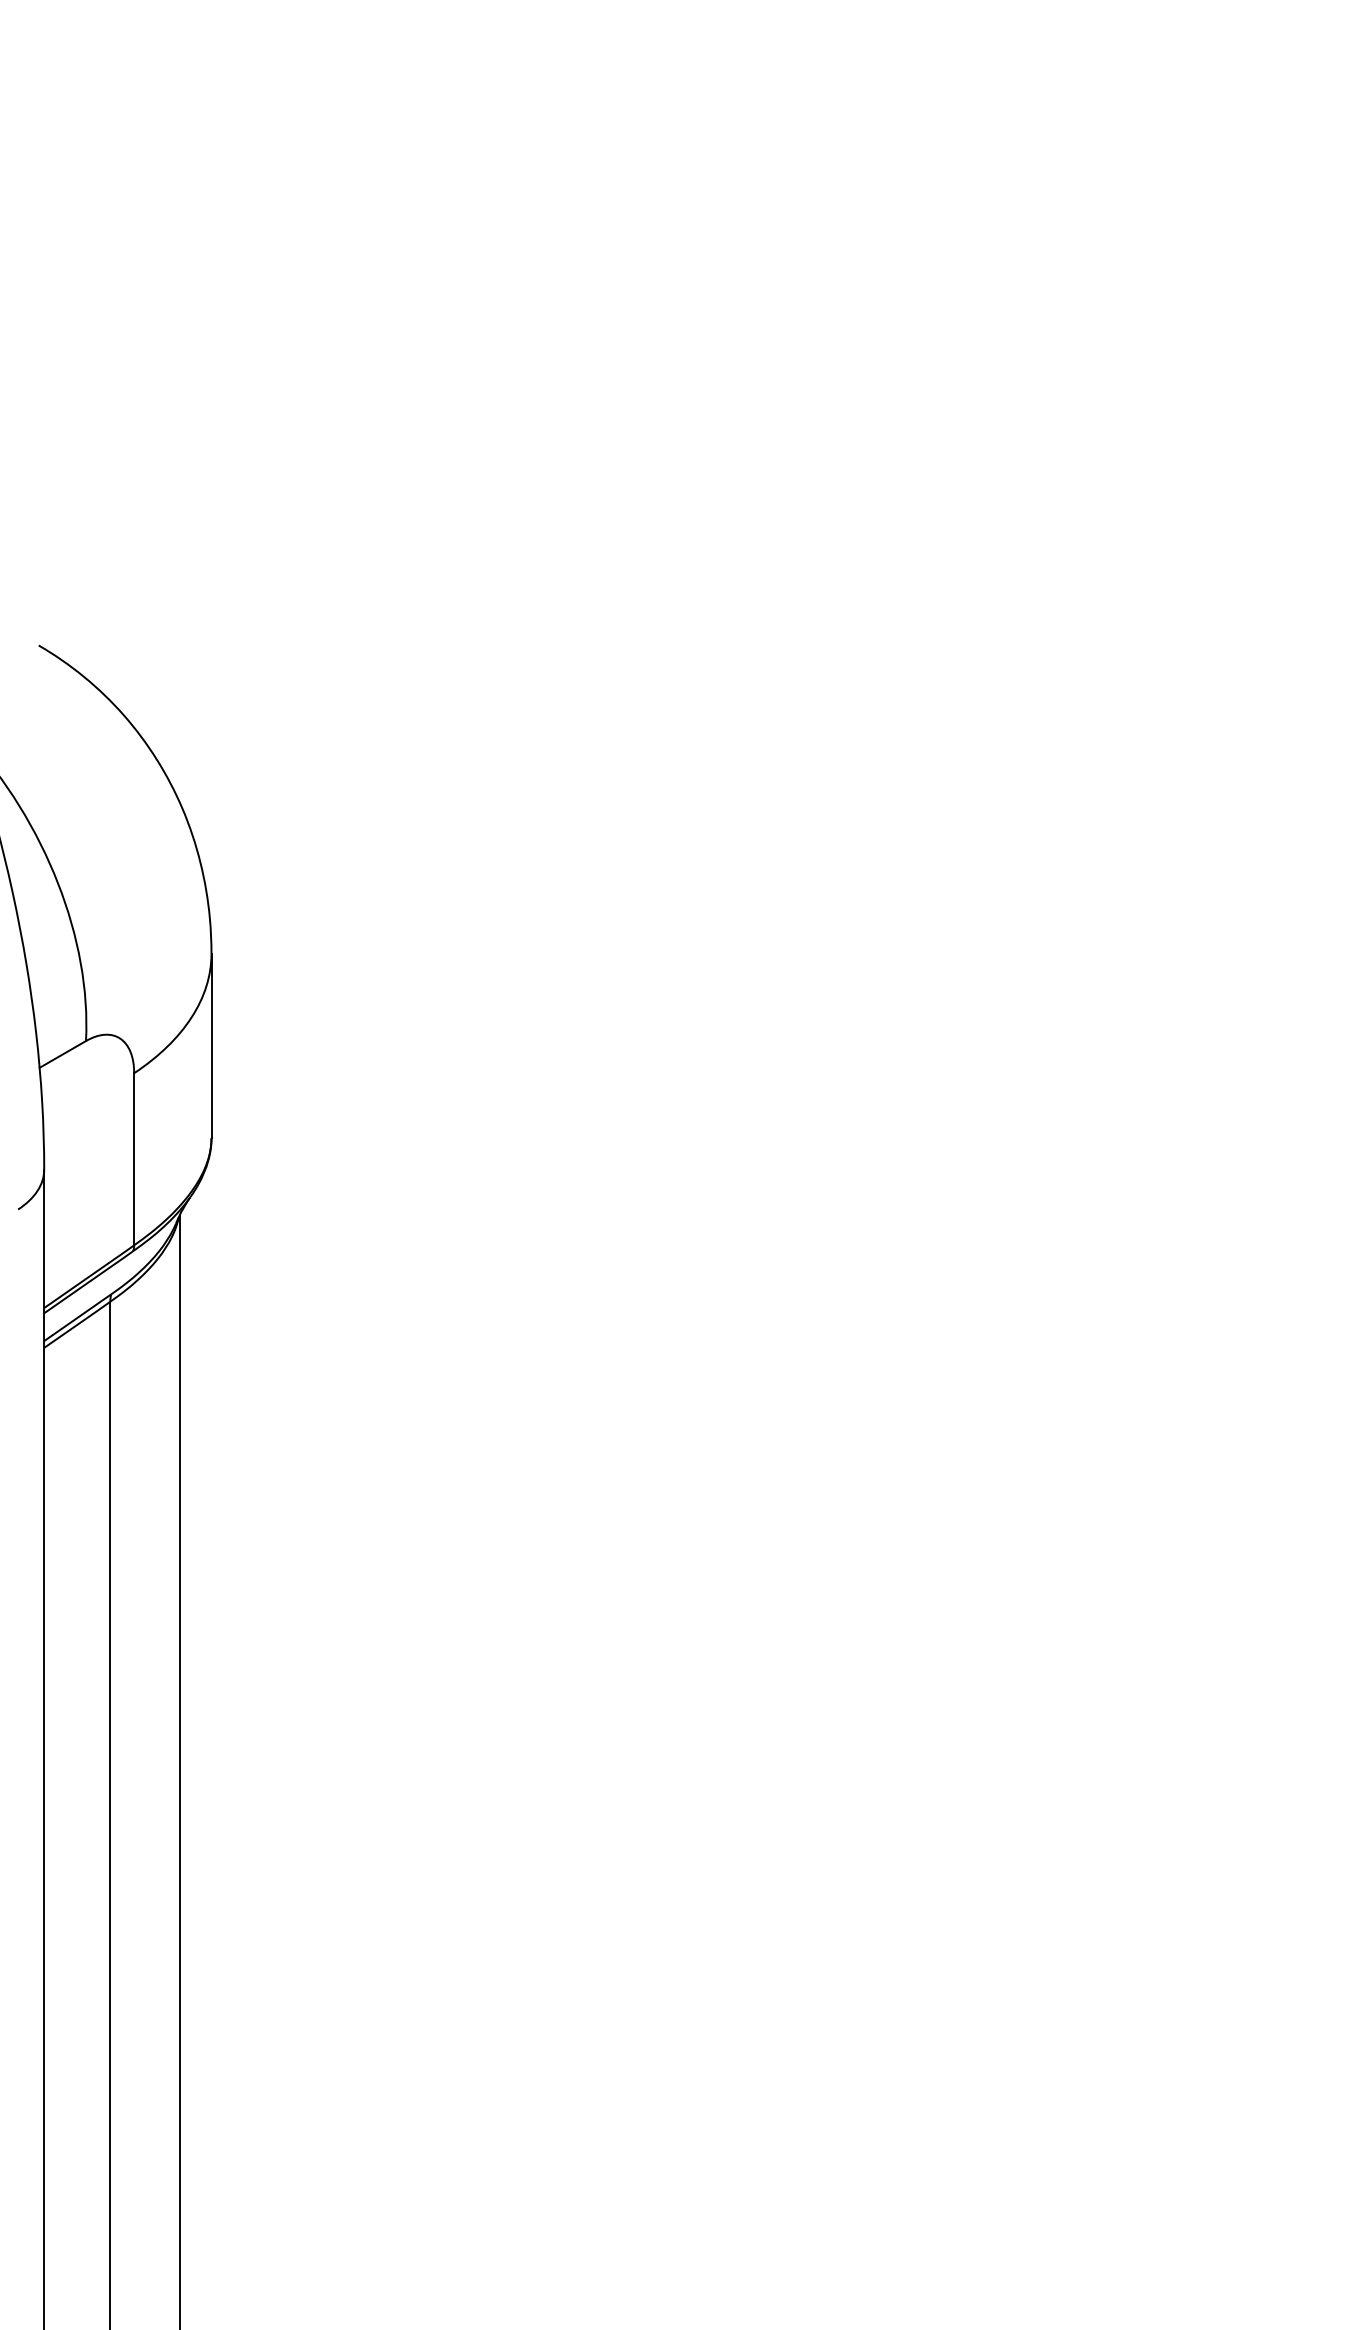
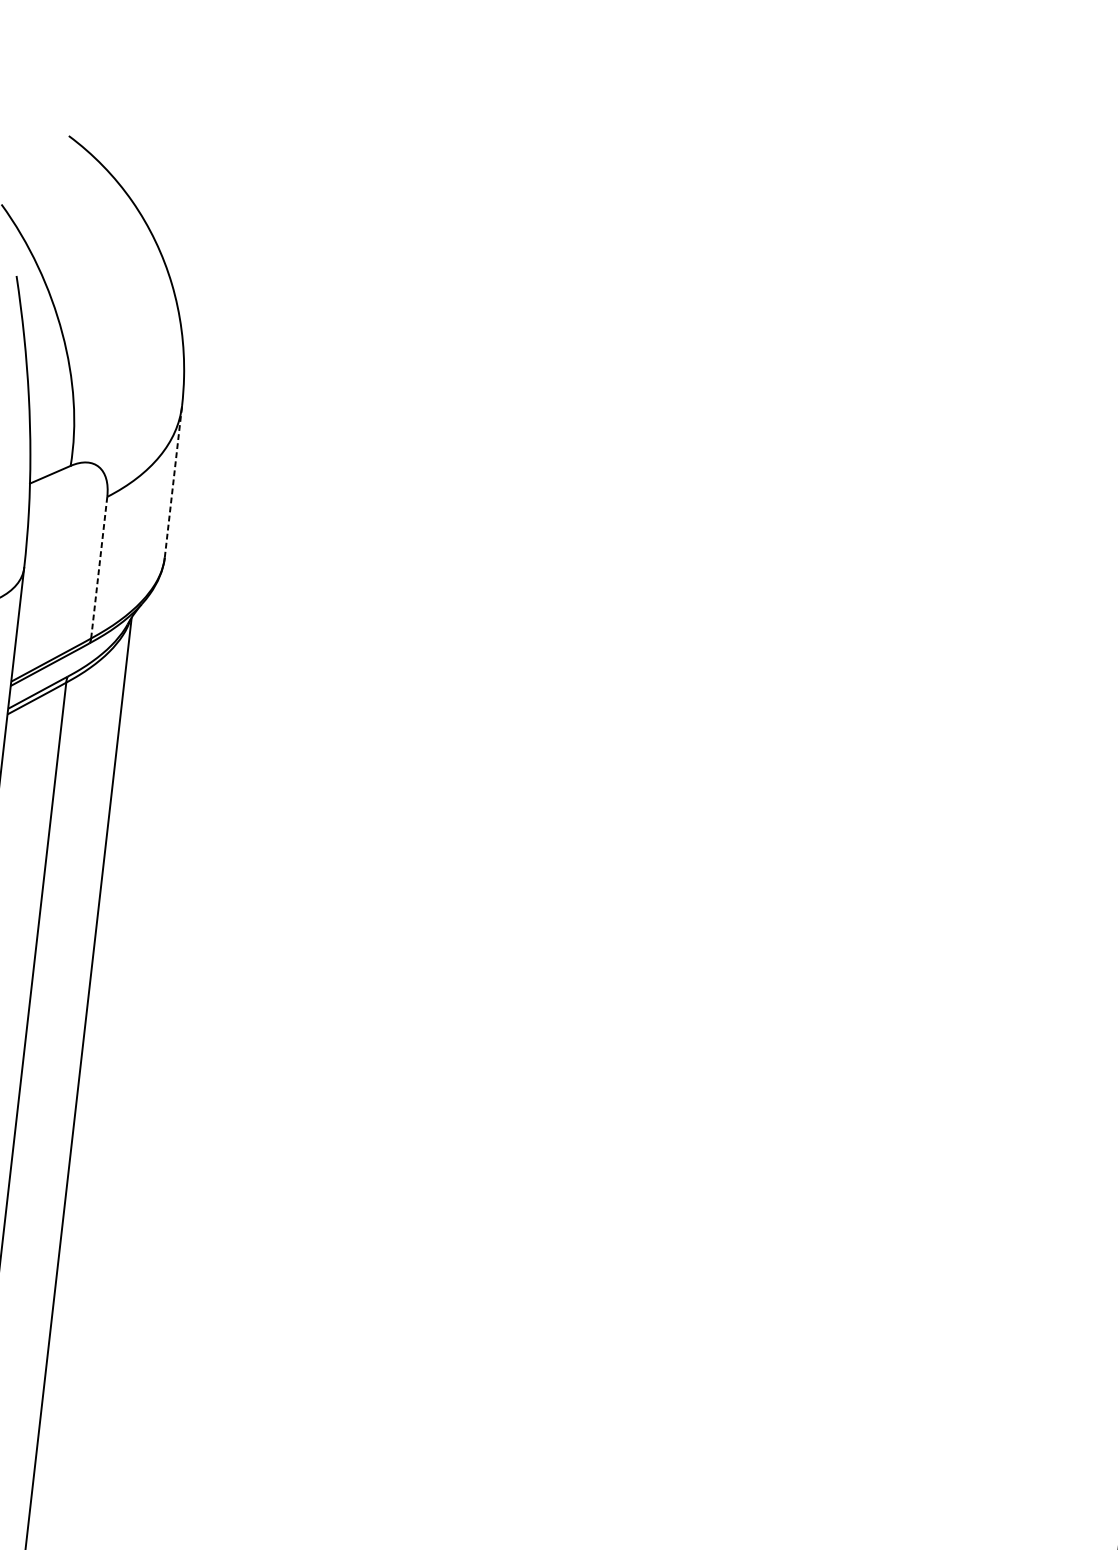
line: (211, 1045) -> (173, 481), solid -> dashed
line: (134, 1158) -> (99, 567), solid -> dashed

